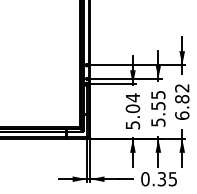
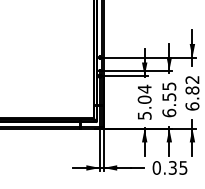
text: (158, 121) -> (169, 112), 5.55 -> 6.55

